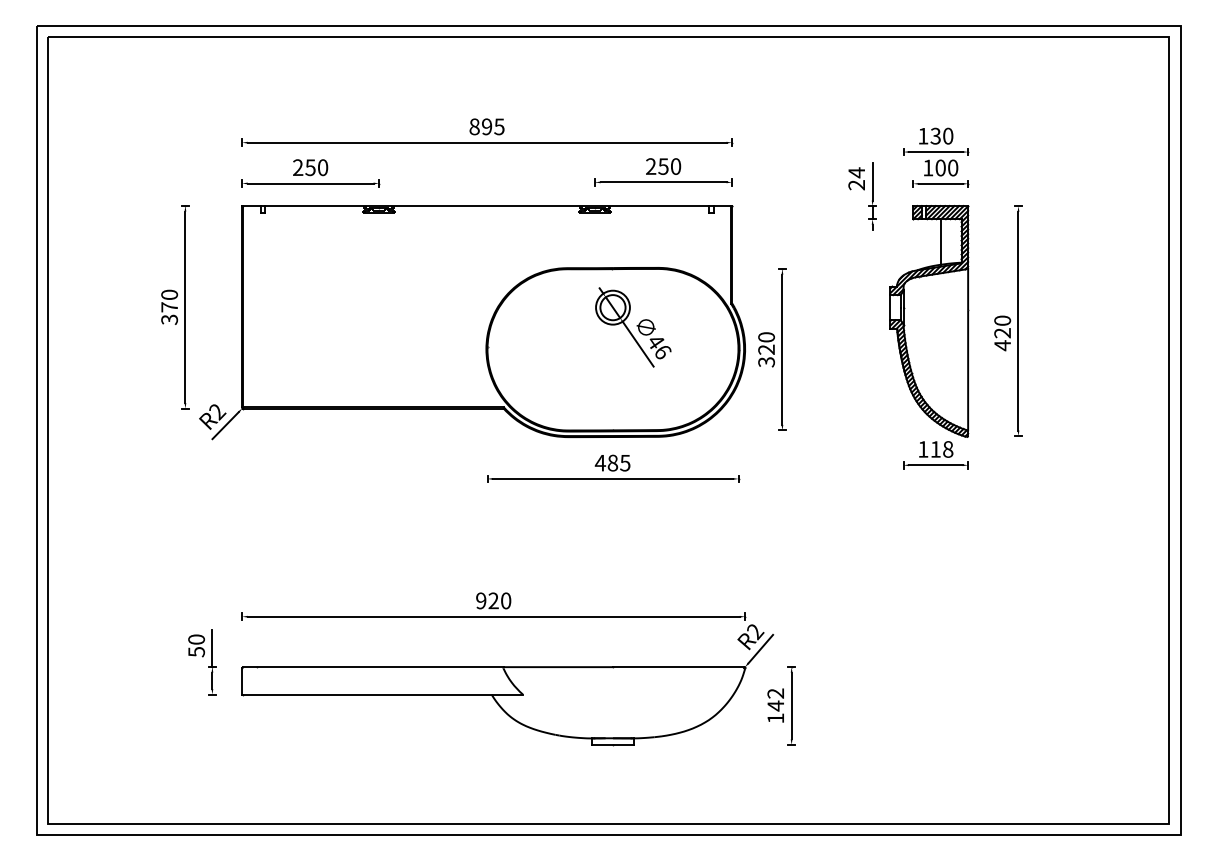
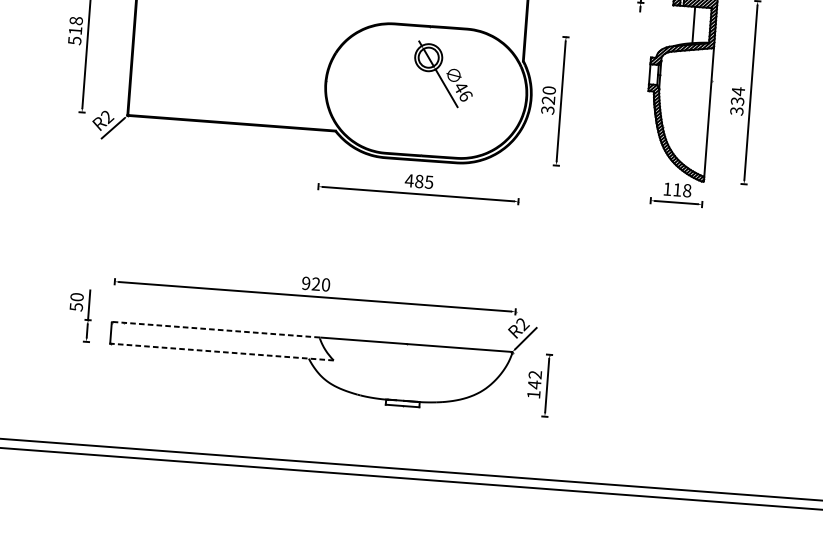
text: (169, 306) -> (75, 30), 370 -> 518
text: (1002, 333) -> (737, 101), 420 -> 334
line: (374, 667) -> (217, 330), solid -> dashed
line: (383, 694) -> (222, 352), solid -> dashed

